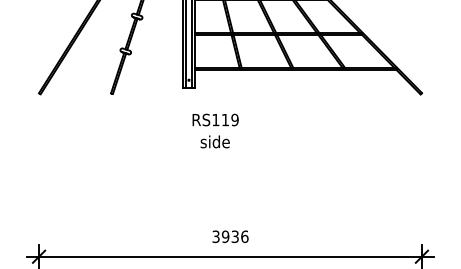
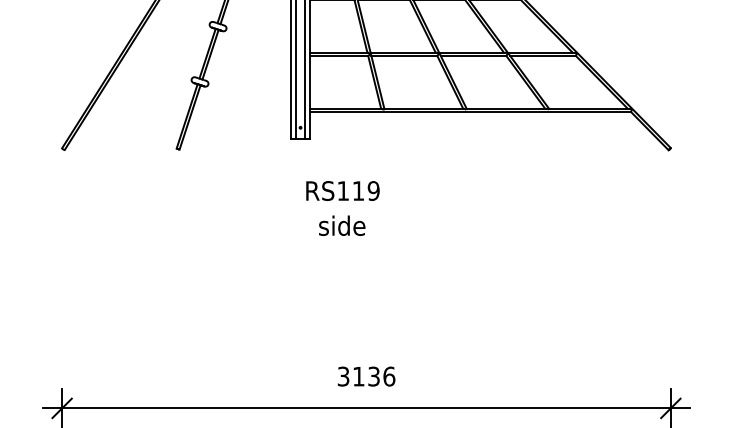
text: (225, 236) -> (358, 376), 3936 -> 3136

